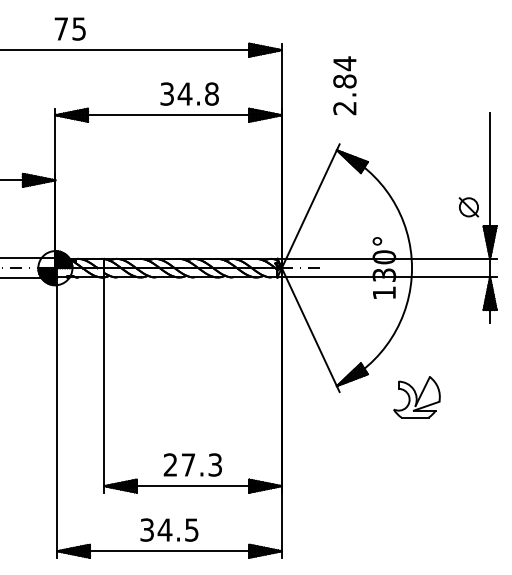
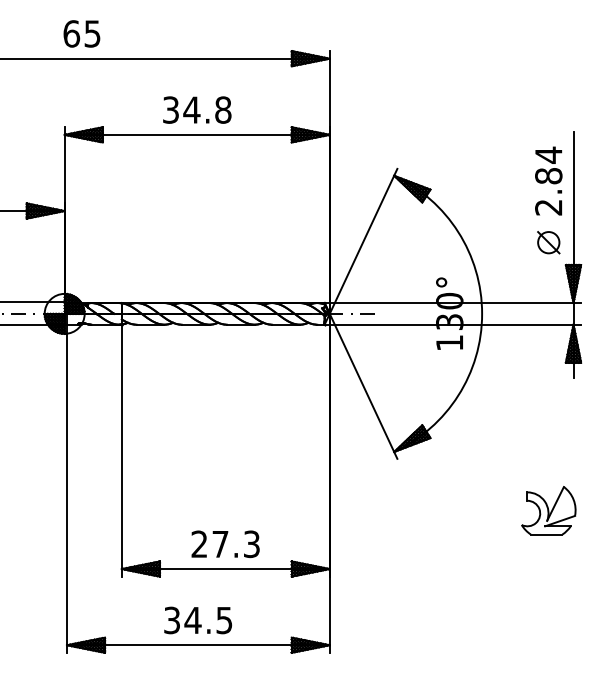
text: (61, 28) -> (71, 33), 75 -> 65
text: (344, 85) -> (548, 180), moved
text: (189, 93) -> (197, 109), moved
part: (416, 397) -> (548, 510), moved

